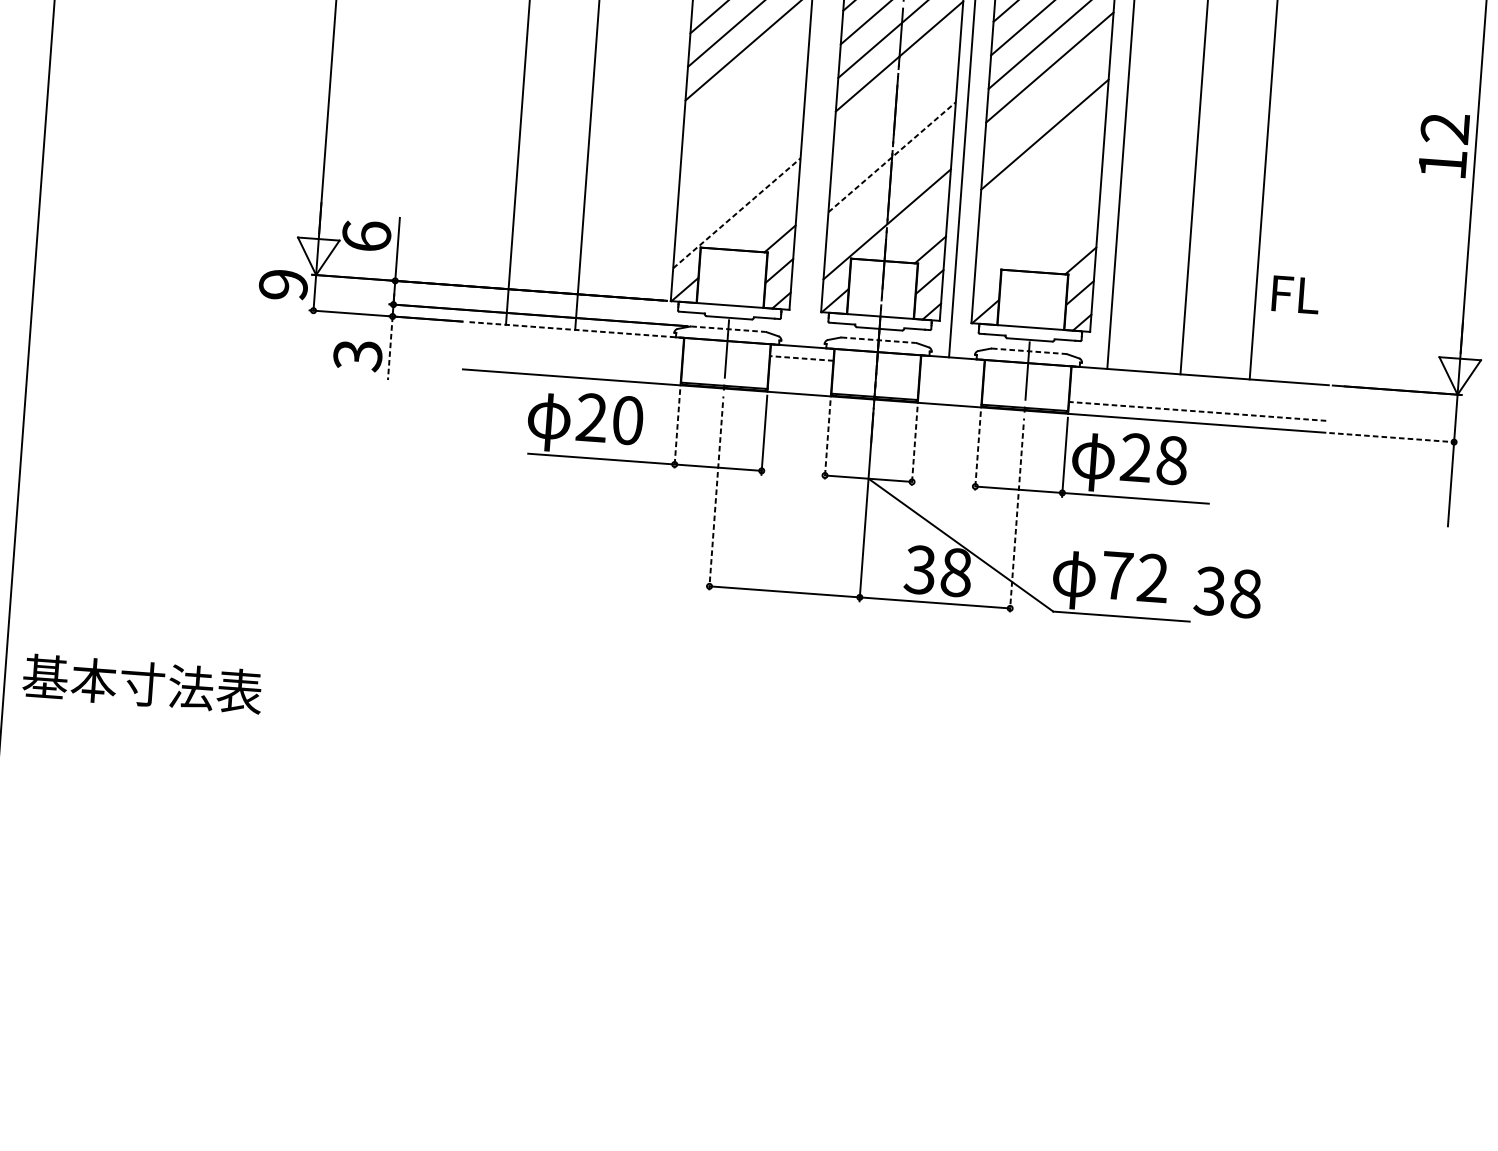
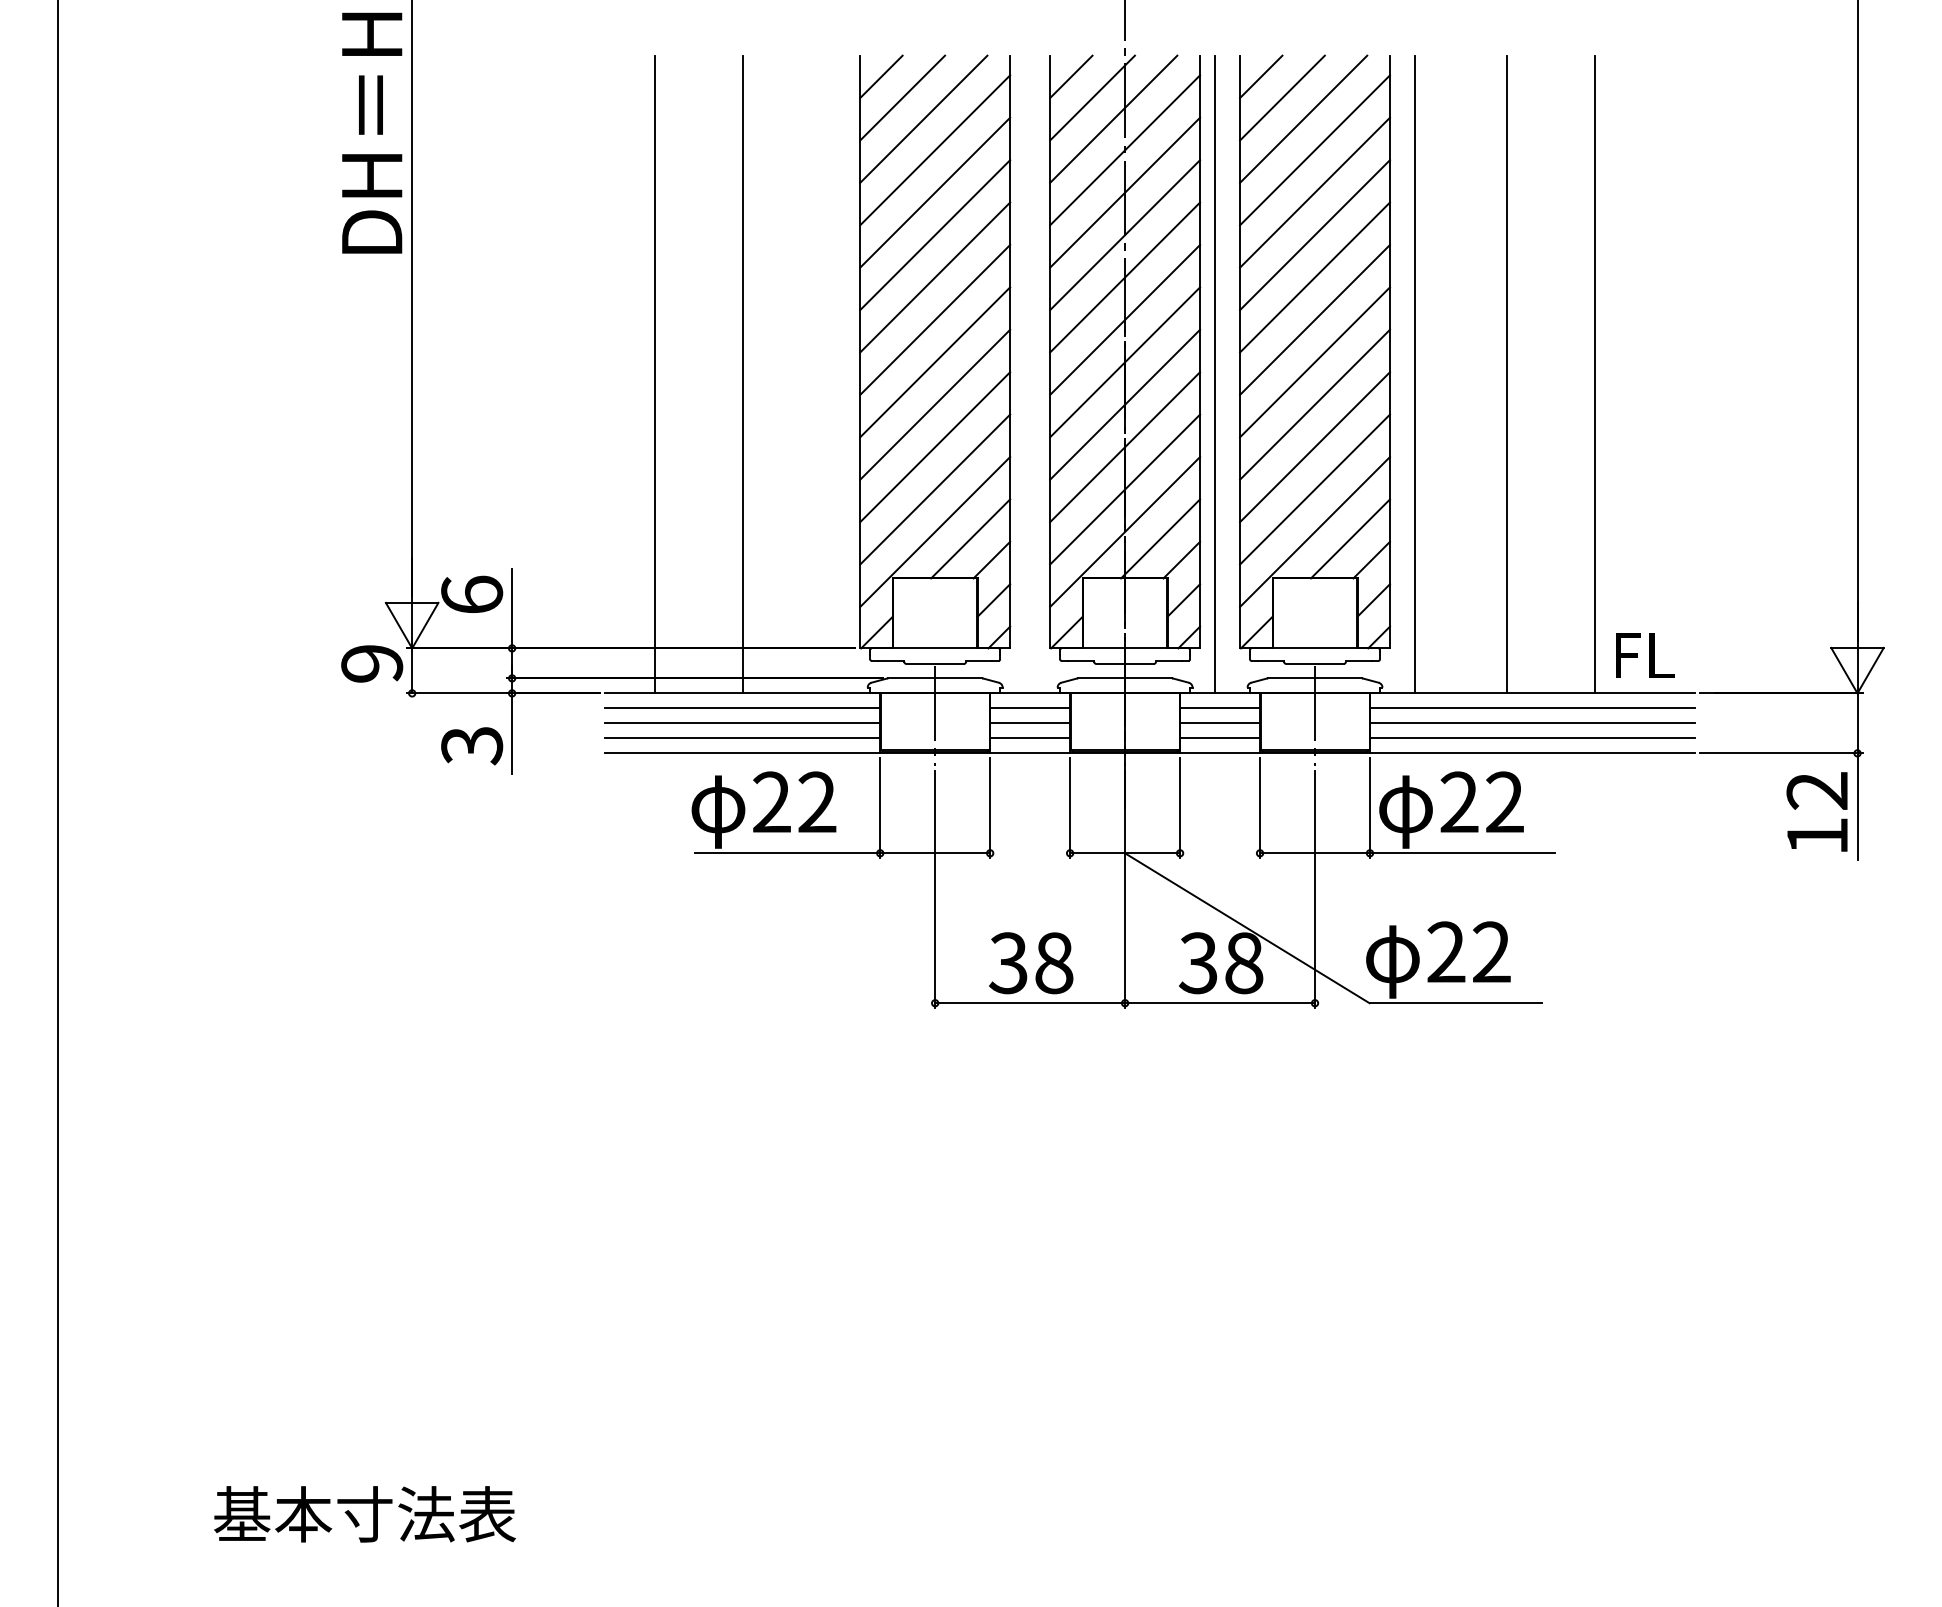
line: (747, 79) -> (935, 362), added
line: (897, 90) -> (1125, 362), added
line: (1047, 101) -> (1314, 362), added
line: (744, 112) -> (935, 404), added
line: (894, 123) -> (1125, 404), added
text: (1443, 144) -> (1816, 811), moved
line: (742, 146) -> (935, 447), added
line: (892, 156) -> (1125, 446), dashed -> solid
line: (1042, 168) -> (1314, 447), added
line: (739, 179) -> (935, 489), added
line: (890, 190) -> (1125, 489), added
line: (1039, 201) -> (1314, 489), added
line: (737, 212) -> (935, 531), dashed -> solid
line: (764, 220) -> (970, 538), added
line: (914, 231) -> (1160, 538), added
line: (1037, 234) -> (1314, 531), added
line: (1064, 242) -> (1349, 538), added
text: (1296, 294) -> (1645, 655), moved
line: (574, 329) -> (742, 693), dashed -> solid
line: (728, 329) -> (935, 678), dashed -> solid
line: (879, 340) -> (1125, 678), dashed -> solid
line: (574, 341) -> (742, 708), added
line: (390, 349) -> (512, 734), dashed -> solid
line: (1029, 351) -> (1315, 678), dashed -> solid
line: (573, 353) -> (742, 723), added
line: (802, 358) -> (1030, 708), dashed -> solid
line: (572, 365) -> (742, 738), added
line: (952, 369) -> (1220, 708), added
line: (801, 370) -> (1030, 723), added
line: (951, 381) -> (1220, 723), added
line: (800, 382) -> (1030, 738), added
line: (1198, 387) -> (1531, 708), added
line: (950, 393) -> (1220, 738), added
line: (1197, 399) -> (1531, 723), added
line: (1196, 411) -> (1531, 738), dashed -> solid
text: (628, 420) -> (817, 802), 20 -> 22
line: (677, 429) -> (880, 808), dashed -> solid
line: (1393, 437) -> (1781, 753), dashed -> solid
line: (827, 440) -> (1070, 808), dashed -> solid
line: (915, 446) -> (1180, 808), dashed -> solid
line: (978, 451) -> (1260, 808), dashed -> solid
text: (1172, 460) -> (1505, 802), 28 -> 22
line: (716, 496) -> (935, 889), dashed -> solid
line: (1017, 518) -> (1315, 889), dashed -> solid
text: (1117, 575) -> (1446, 951), 72 -> 22
text: (1228, 592) -> (1031, 963), moved
text: (142, 684) -> (364, 1514), moved

